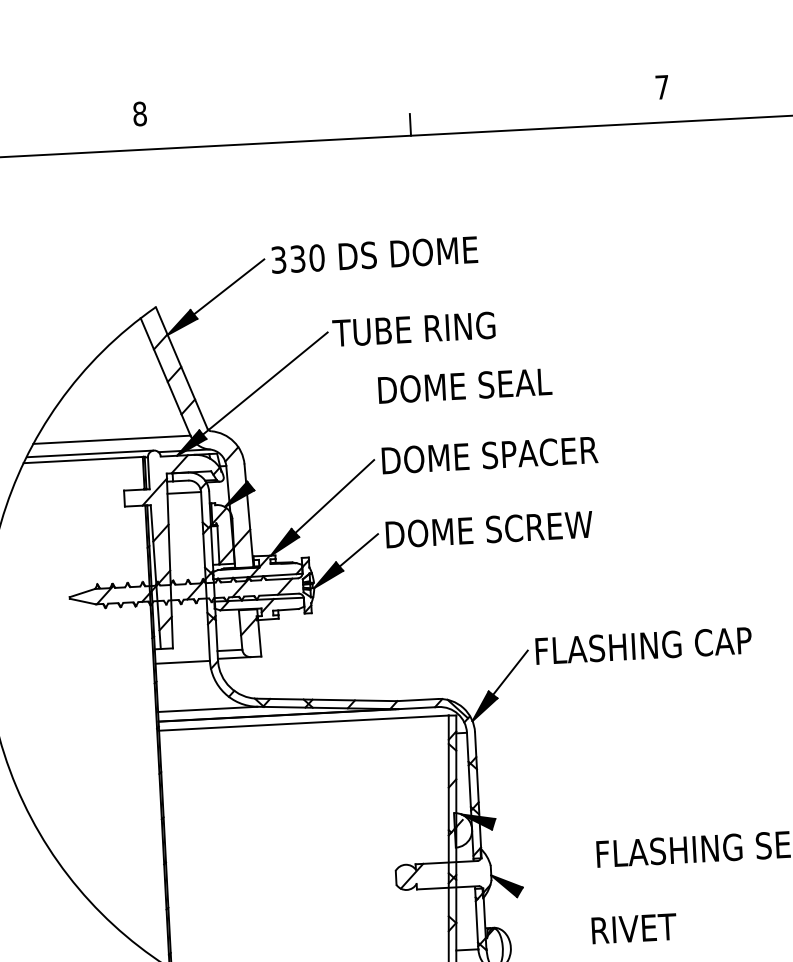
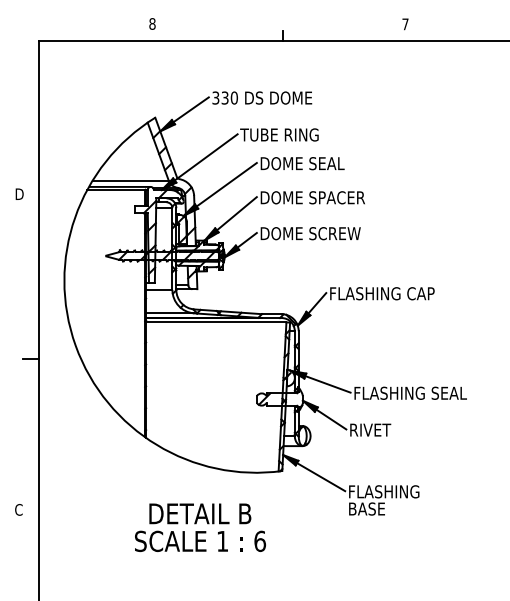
line: (310, 437) -> (226, 184), added
line: (540, 839) -> (327, 384), added
line: (552, 911) -> (331, 419), added

